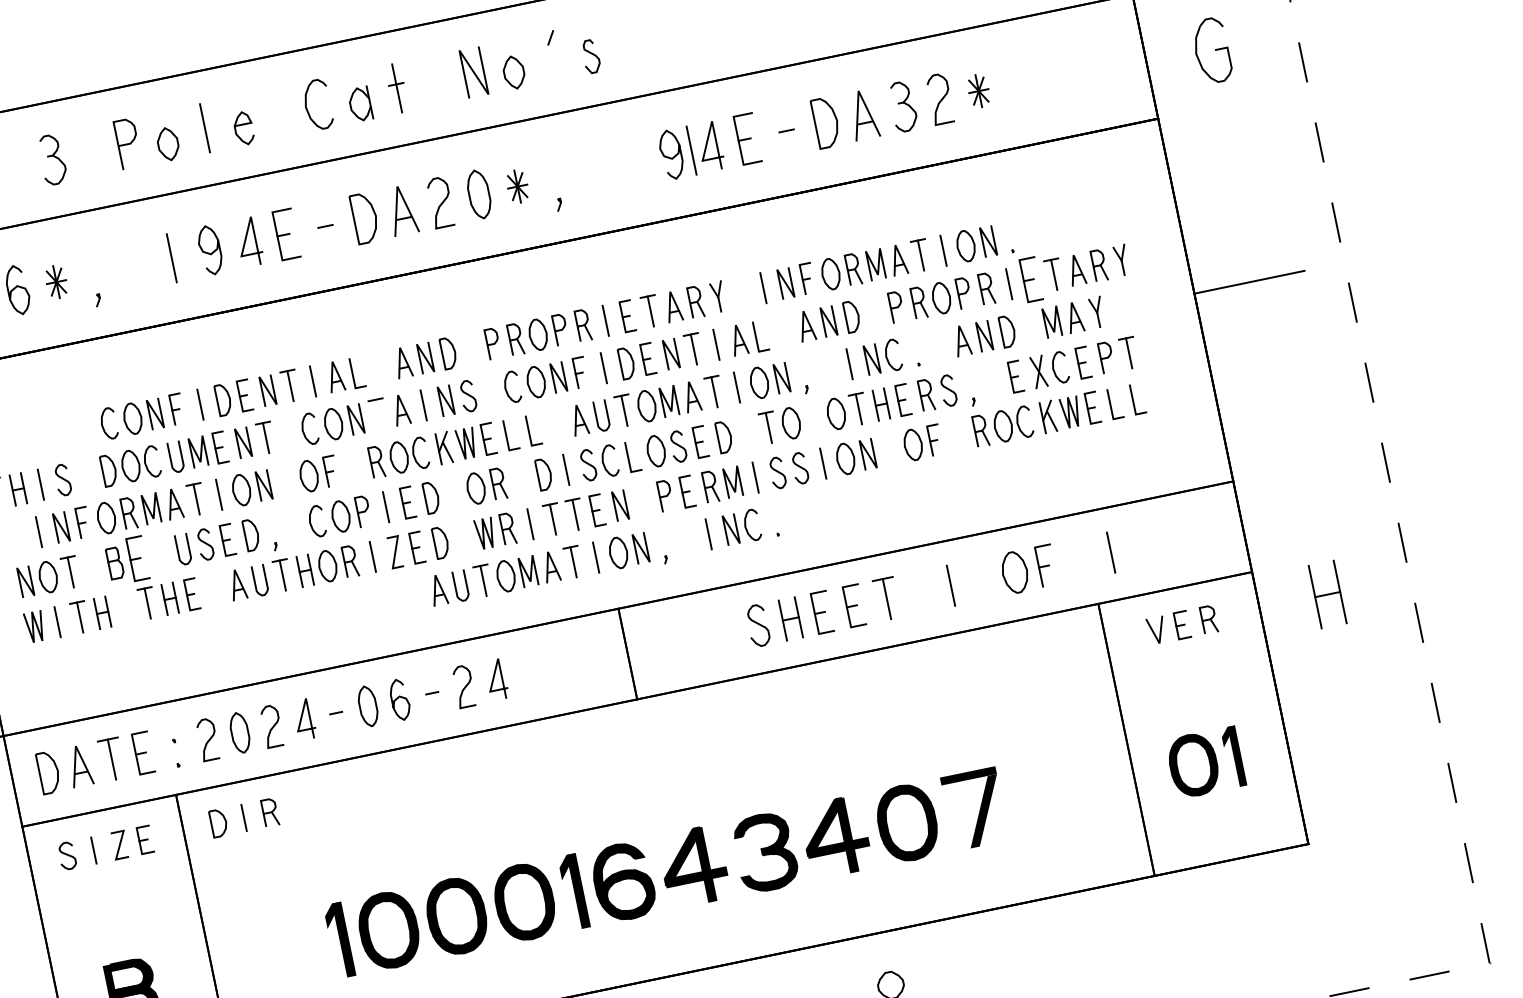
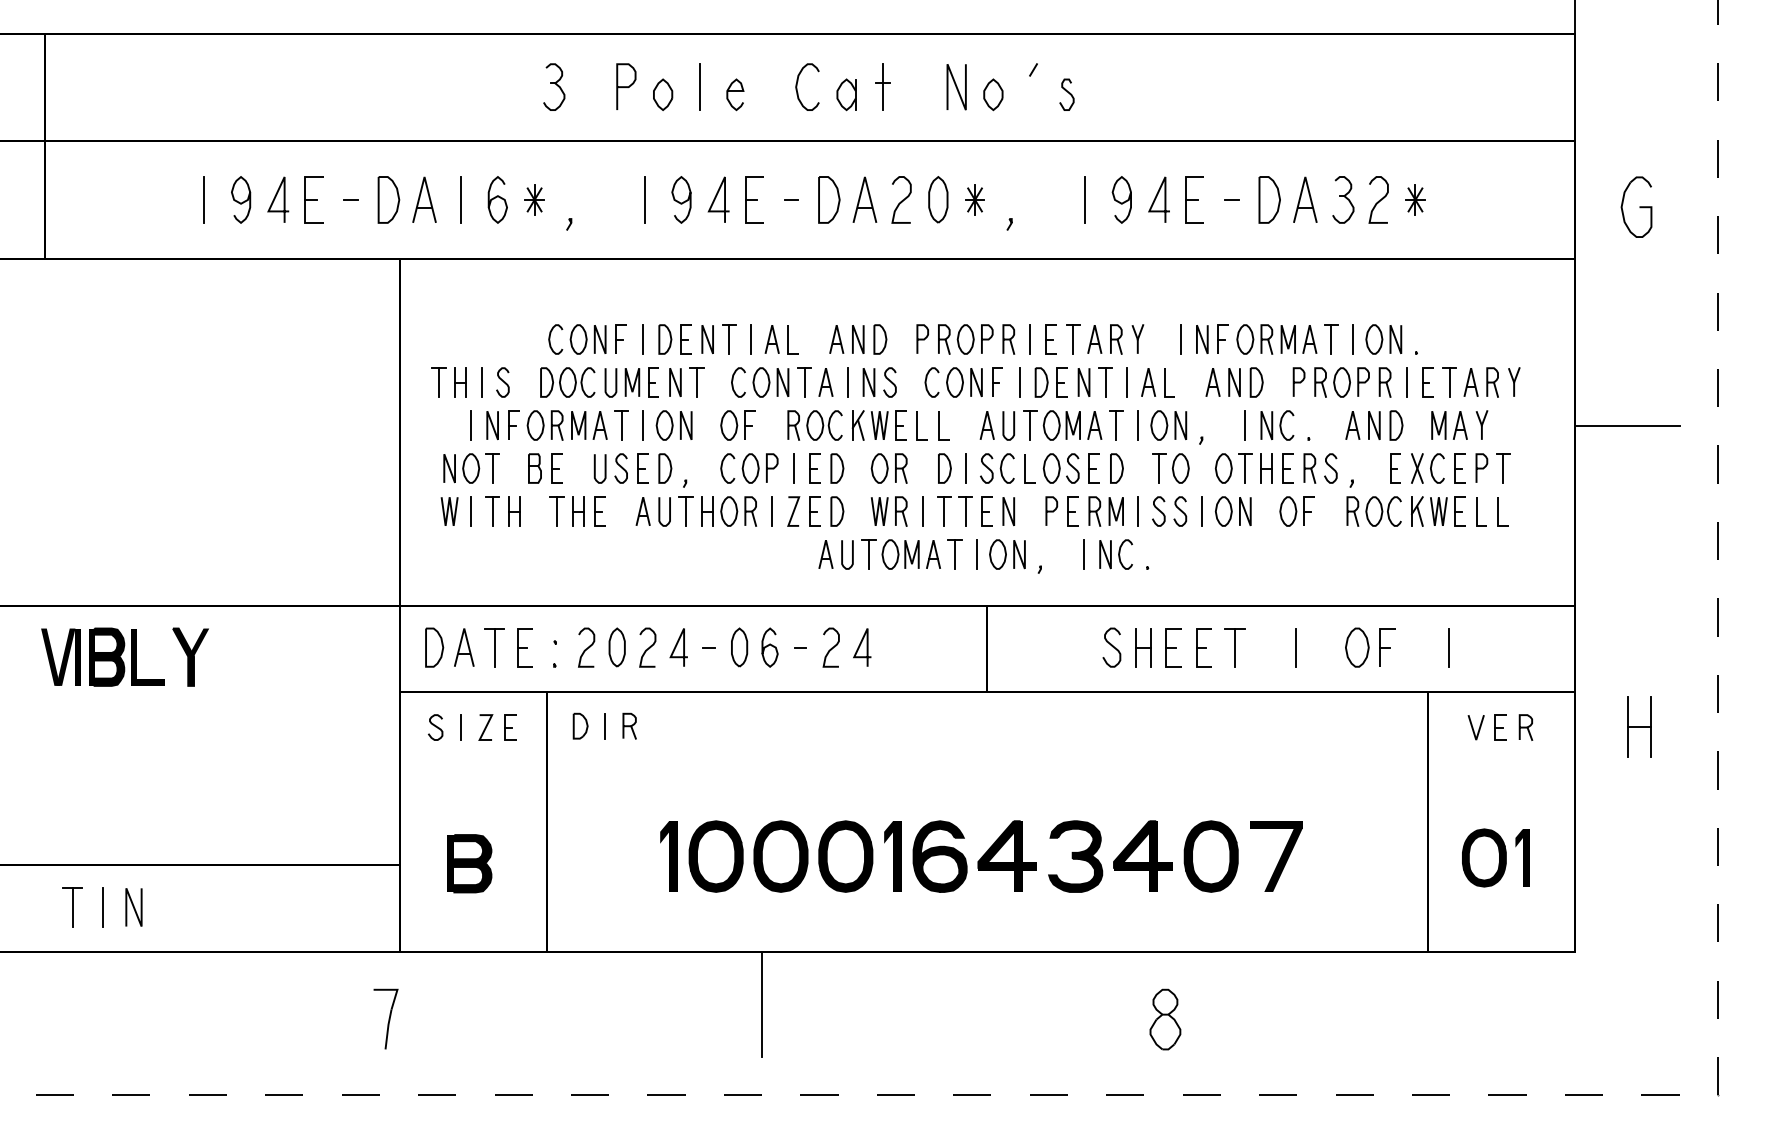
line: (690, 150) -> (1084, 199), moved
part: (1031, 279) -> (1427, 382), size x0.71
line: (378, 414) -> (804, 382), added
part: (137, 558) -> (556, 468), size x0.71

